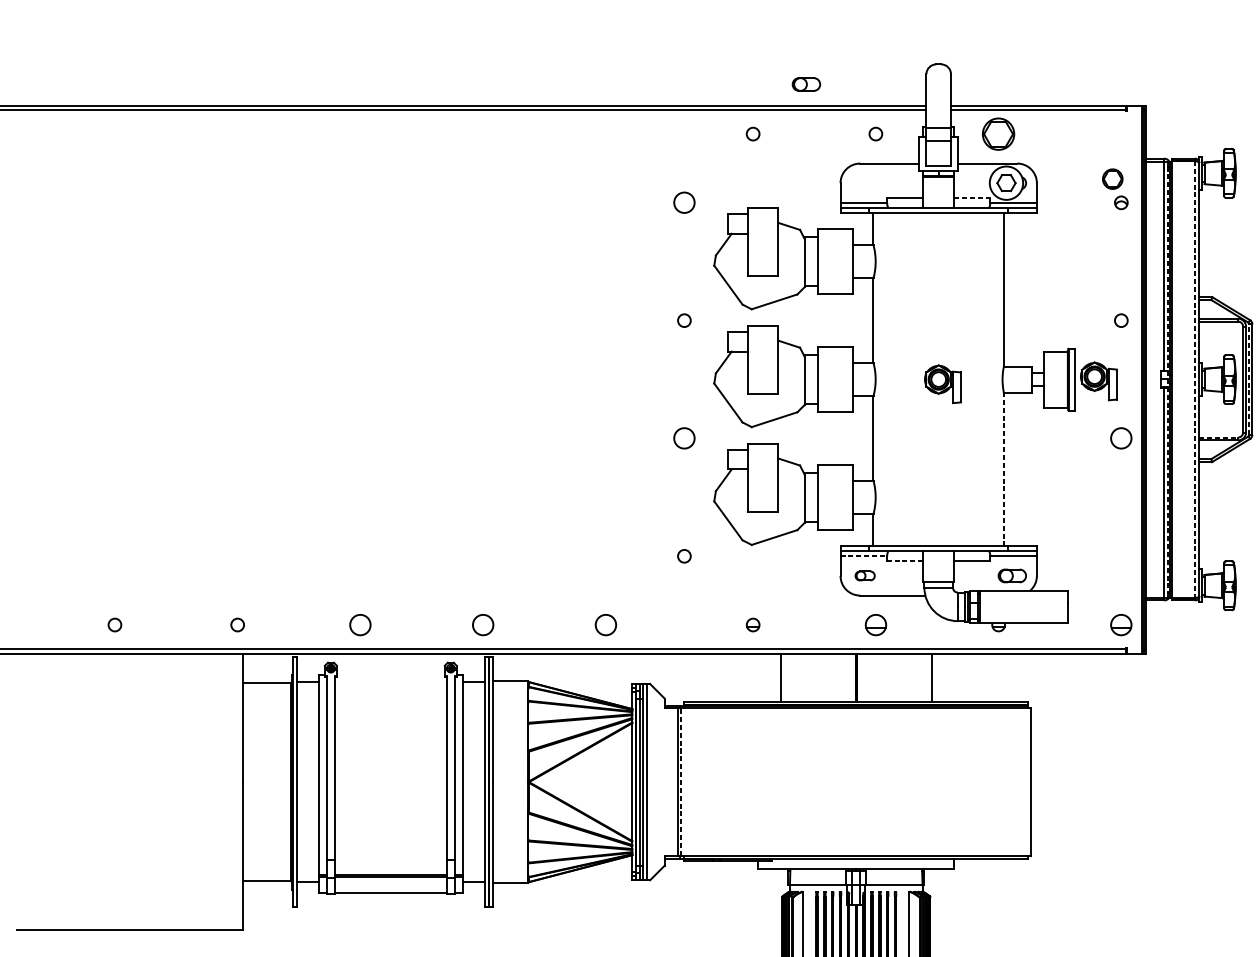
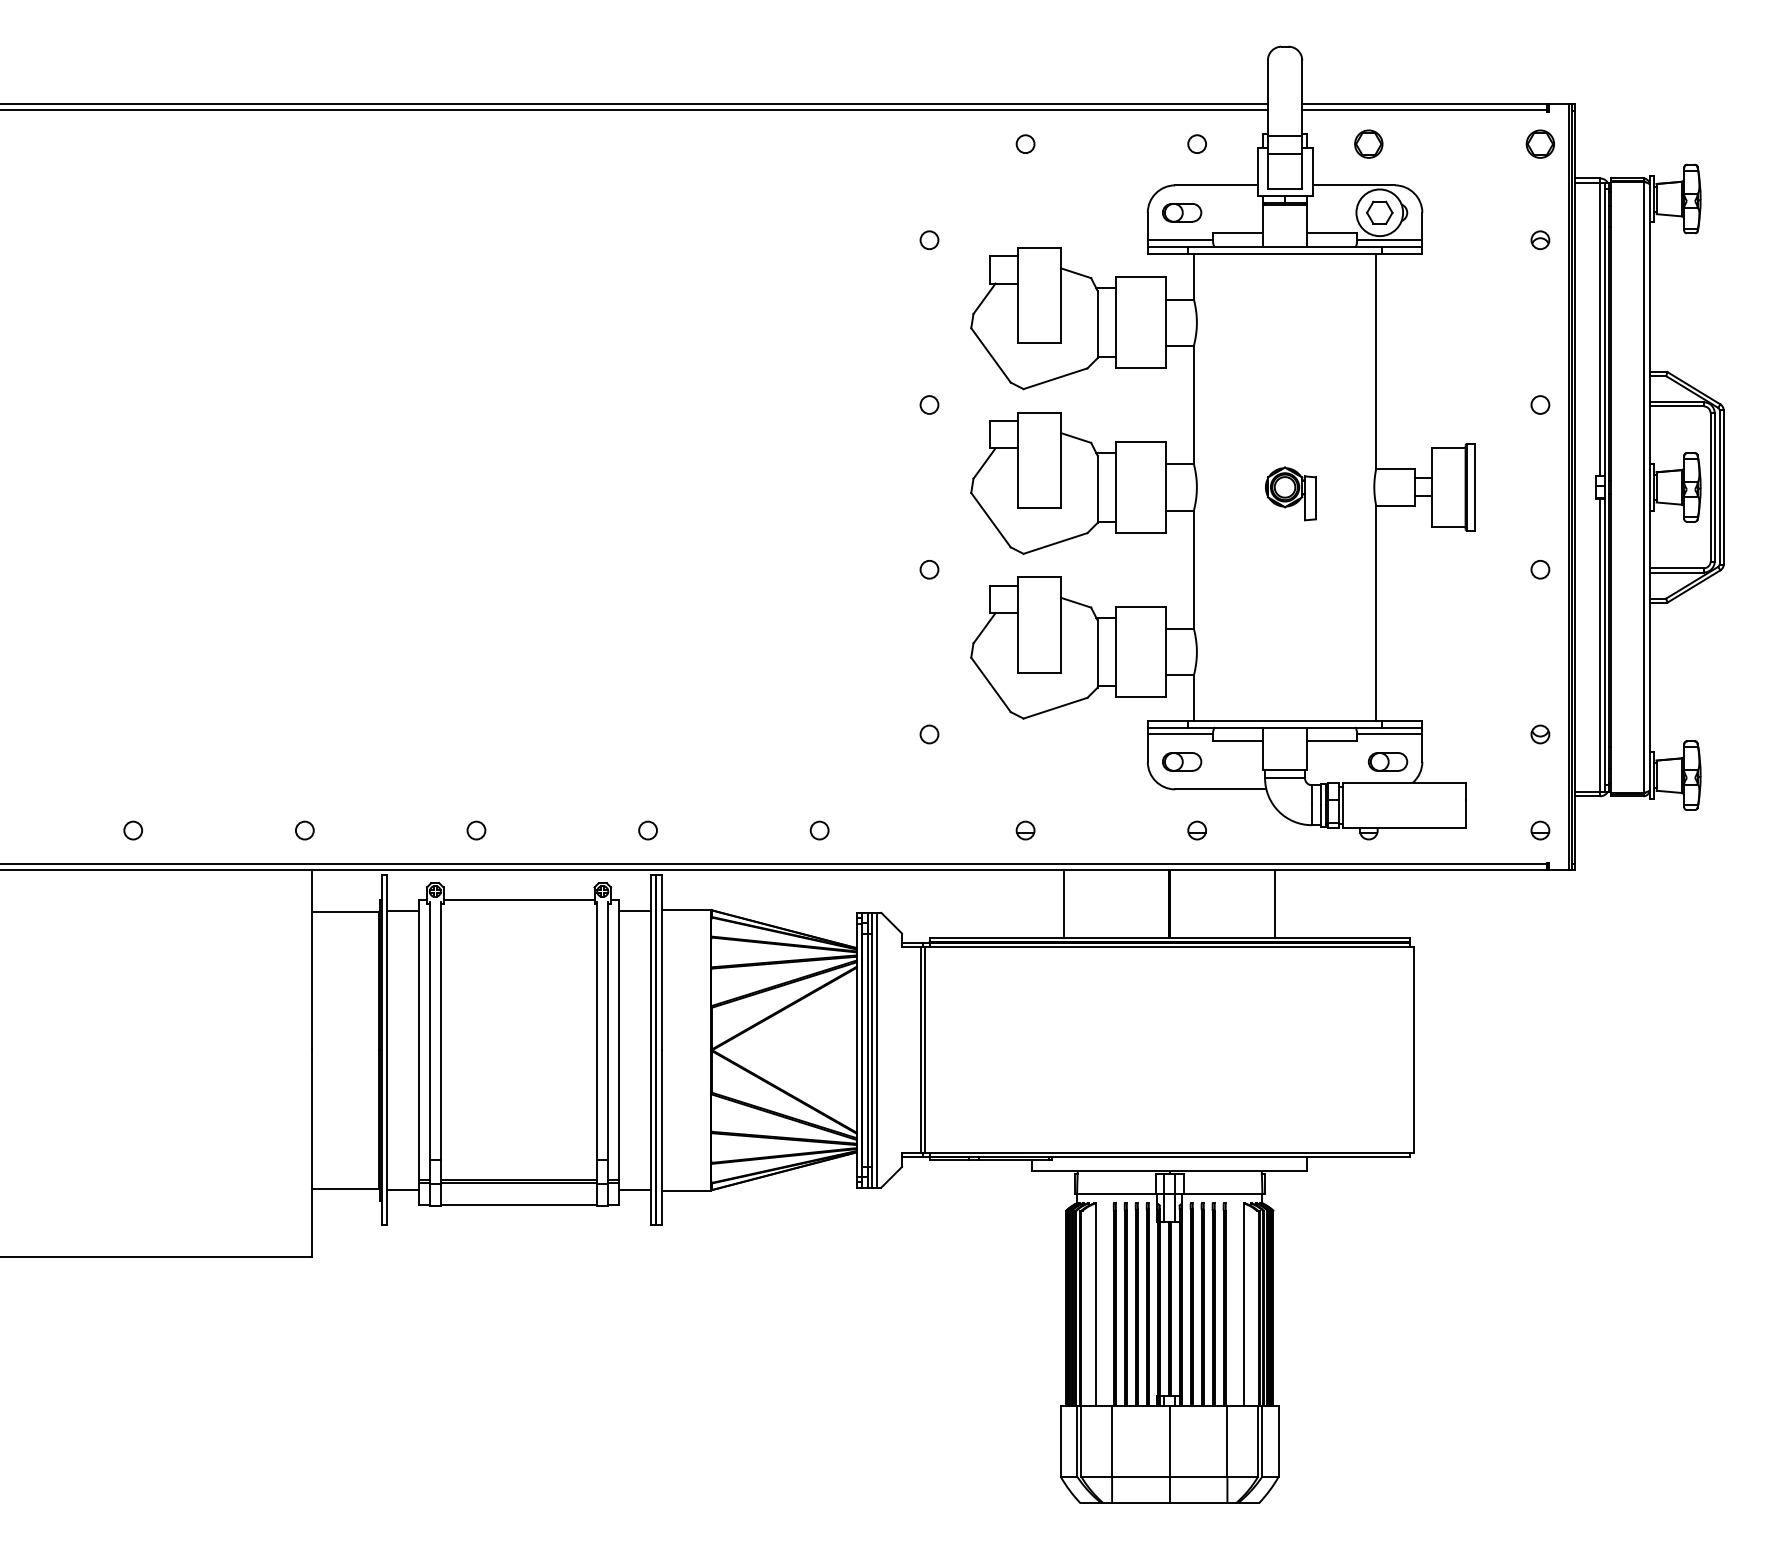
part: (806, 84) -> (1182, 212), moved
part: (998, 133) -> (1368, 143), size x0.62
part: (1112, 178) -> (1539, 143), moved
line: (972, 197) -> (1332, 233), dashed -> solid
circle: (684, 203) -> (929, 240), size x0.62
line: (1249, 378) -> (1719, 486), dashed -> solid
line: (1167, 379) -> (1604, 487), dashed -> solid
line: (1195, 379) -> (1643, 487), dashed -> solid
part: (1098, 381) -> (1508, 489), removed
line: (1219, 437) -> (1677, 568), dashed -> solid
circle: (684, 438) -> (929, 569), size x0.62
circle: (1121, 438) -> (1540, 569), size x0.62
line: (1004, 469) -> (1376, 613), dashed -> solid
line: (863, 556) -> (1180, 734), dashed -> solid
part: (1121, 556) -> (1540, 734), added
line: (904, 561) -> (1237, 741), dashed -> solid
part: (865, 575) -> (1182, 761), size x1.43
circle: (360, 624) -> (476, 830), size x0.62
circle: (482, 624) -> (647, 830), size x0.62
circle: (605, 624) -> (819, 830), size x0.62
part: (875, 624) -> (1196, 830), size x0.62
part: (1121, 624) -> (1540, 830), size x0.62
line: (390, 674) -> (518, 899), added
line: (681, 782) -> (925, 1050), dashed -> solid

